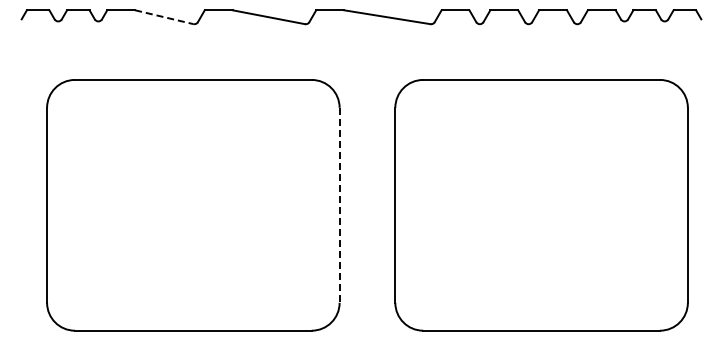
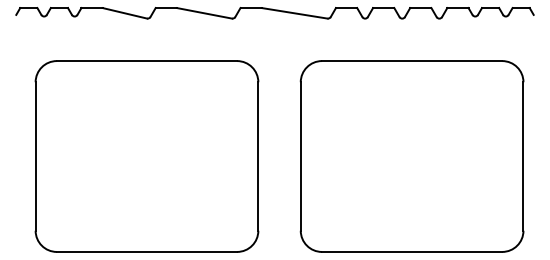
line: (164, 17) -> (125, 13), dashed -> solid
line: (339, 205) -> (258, 156), dashed -> solid

